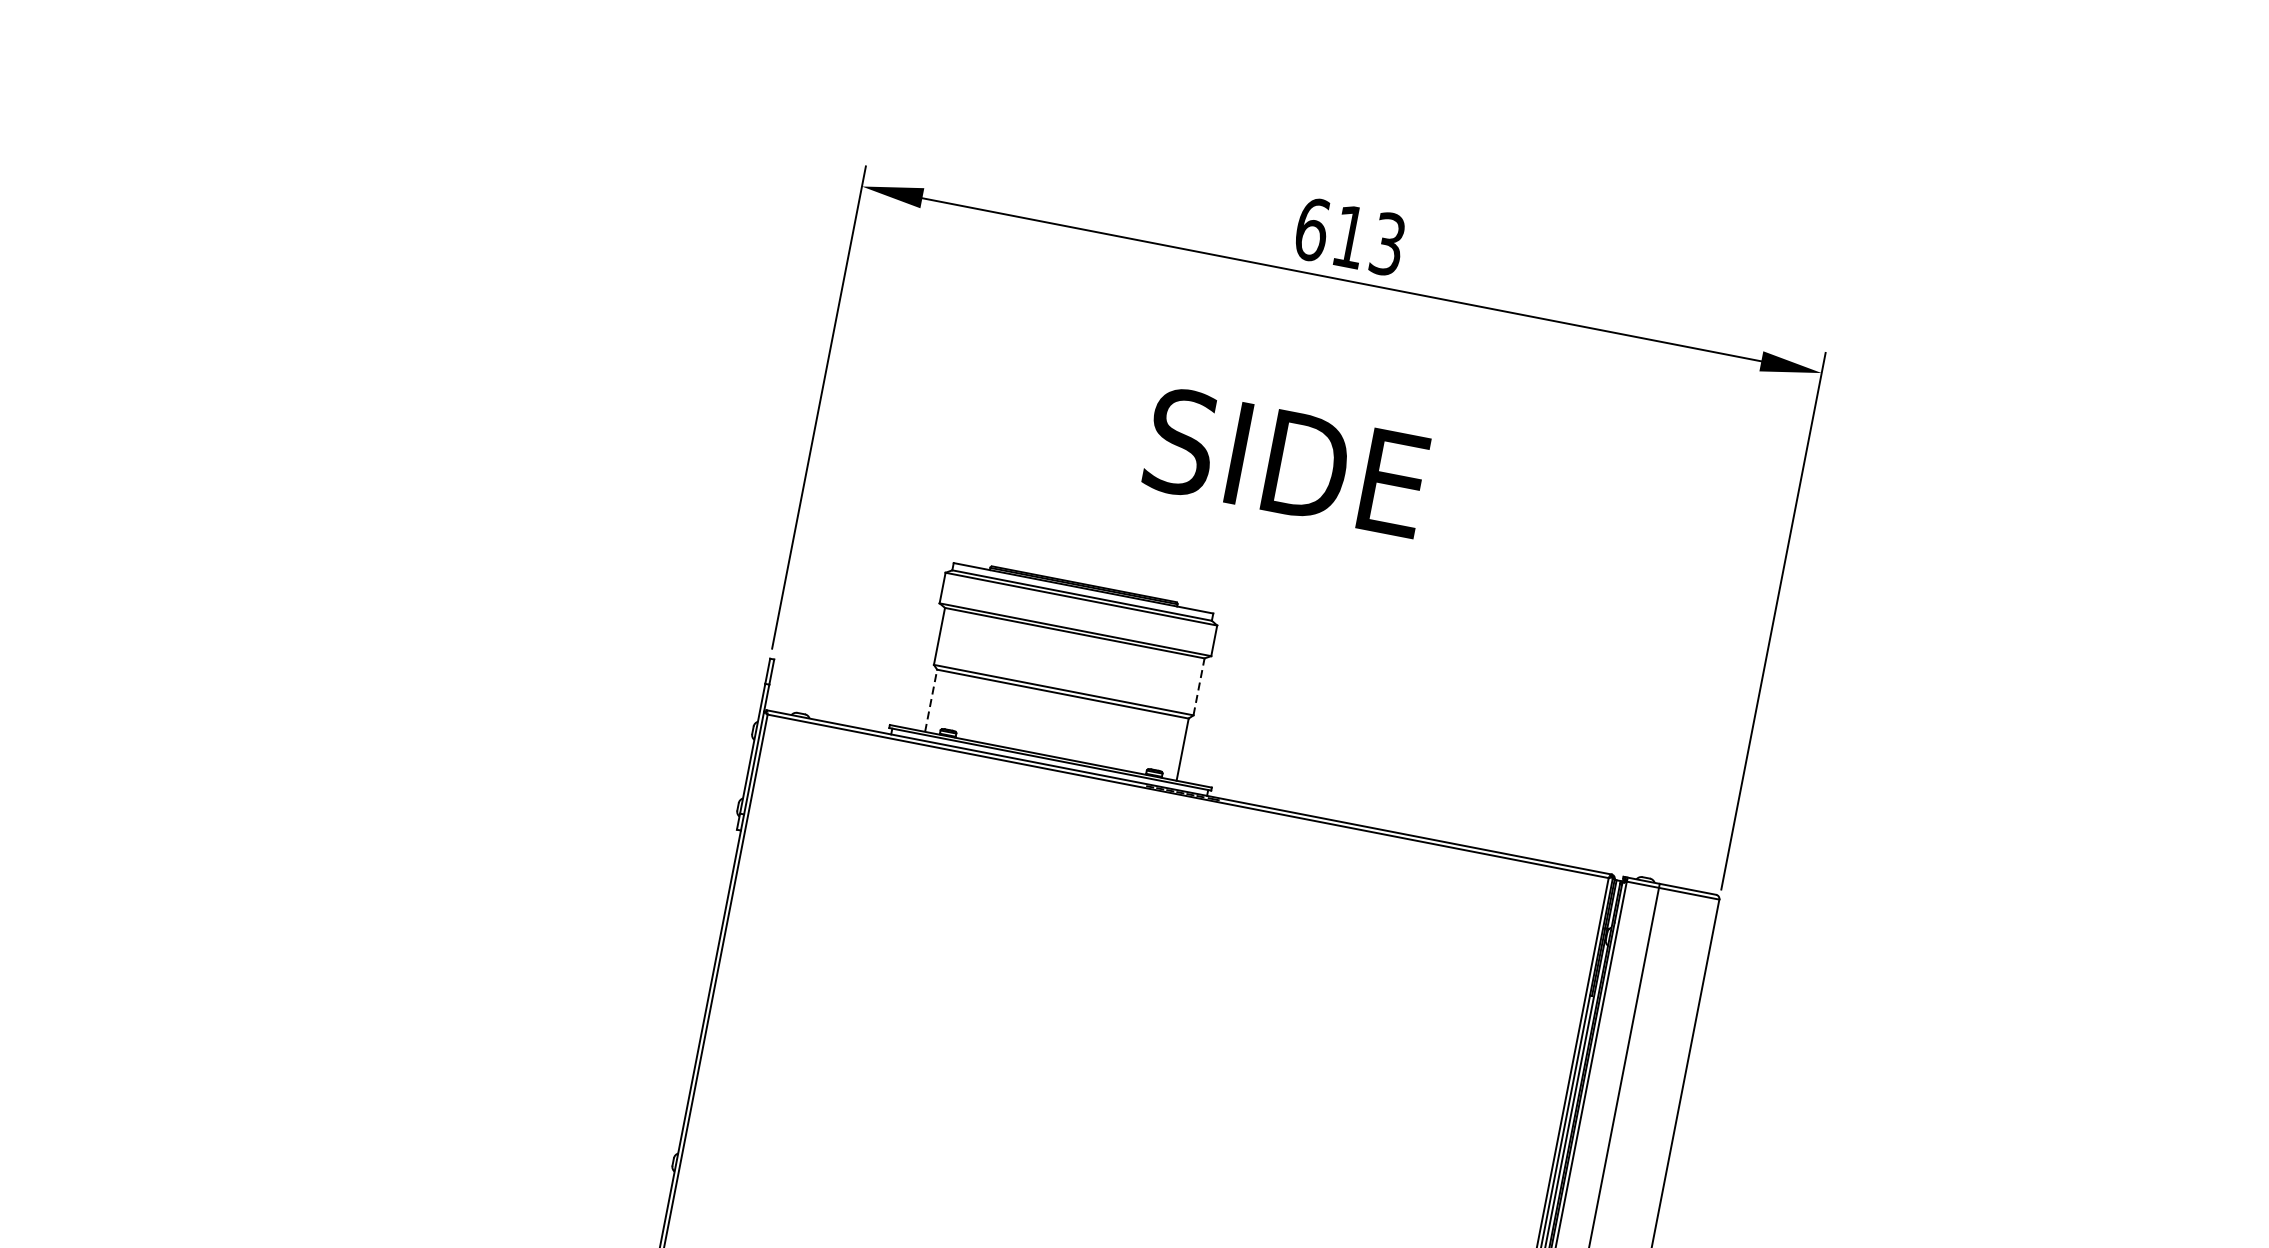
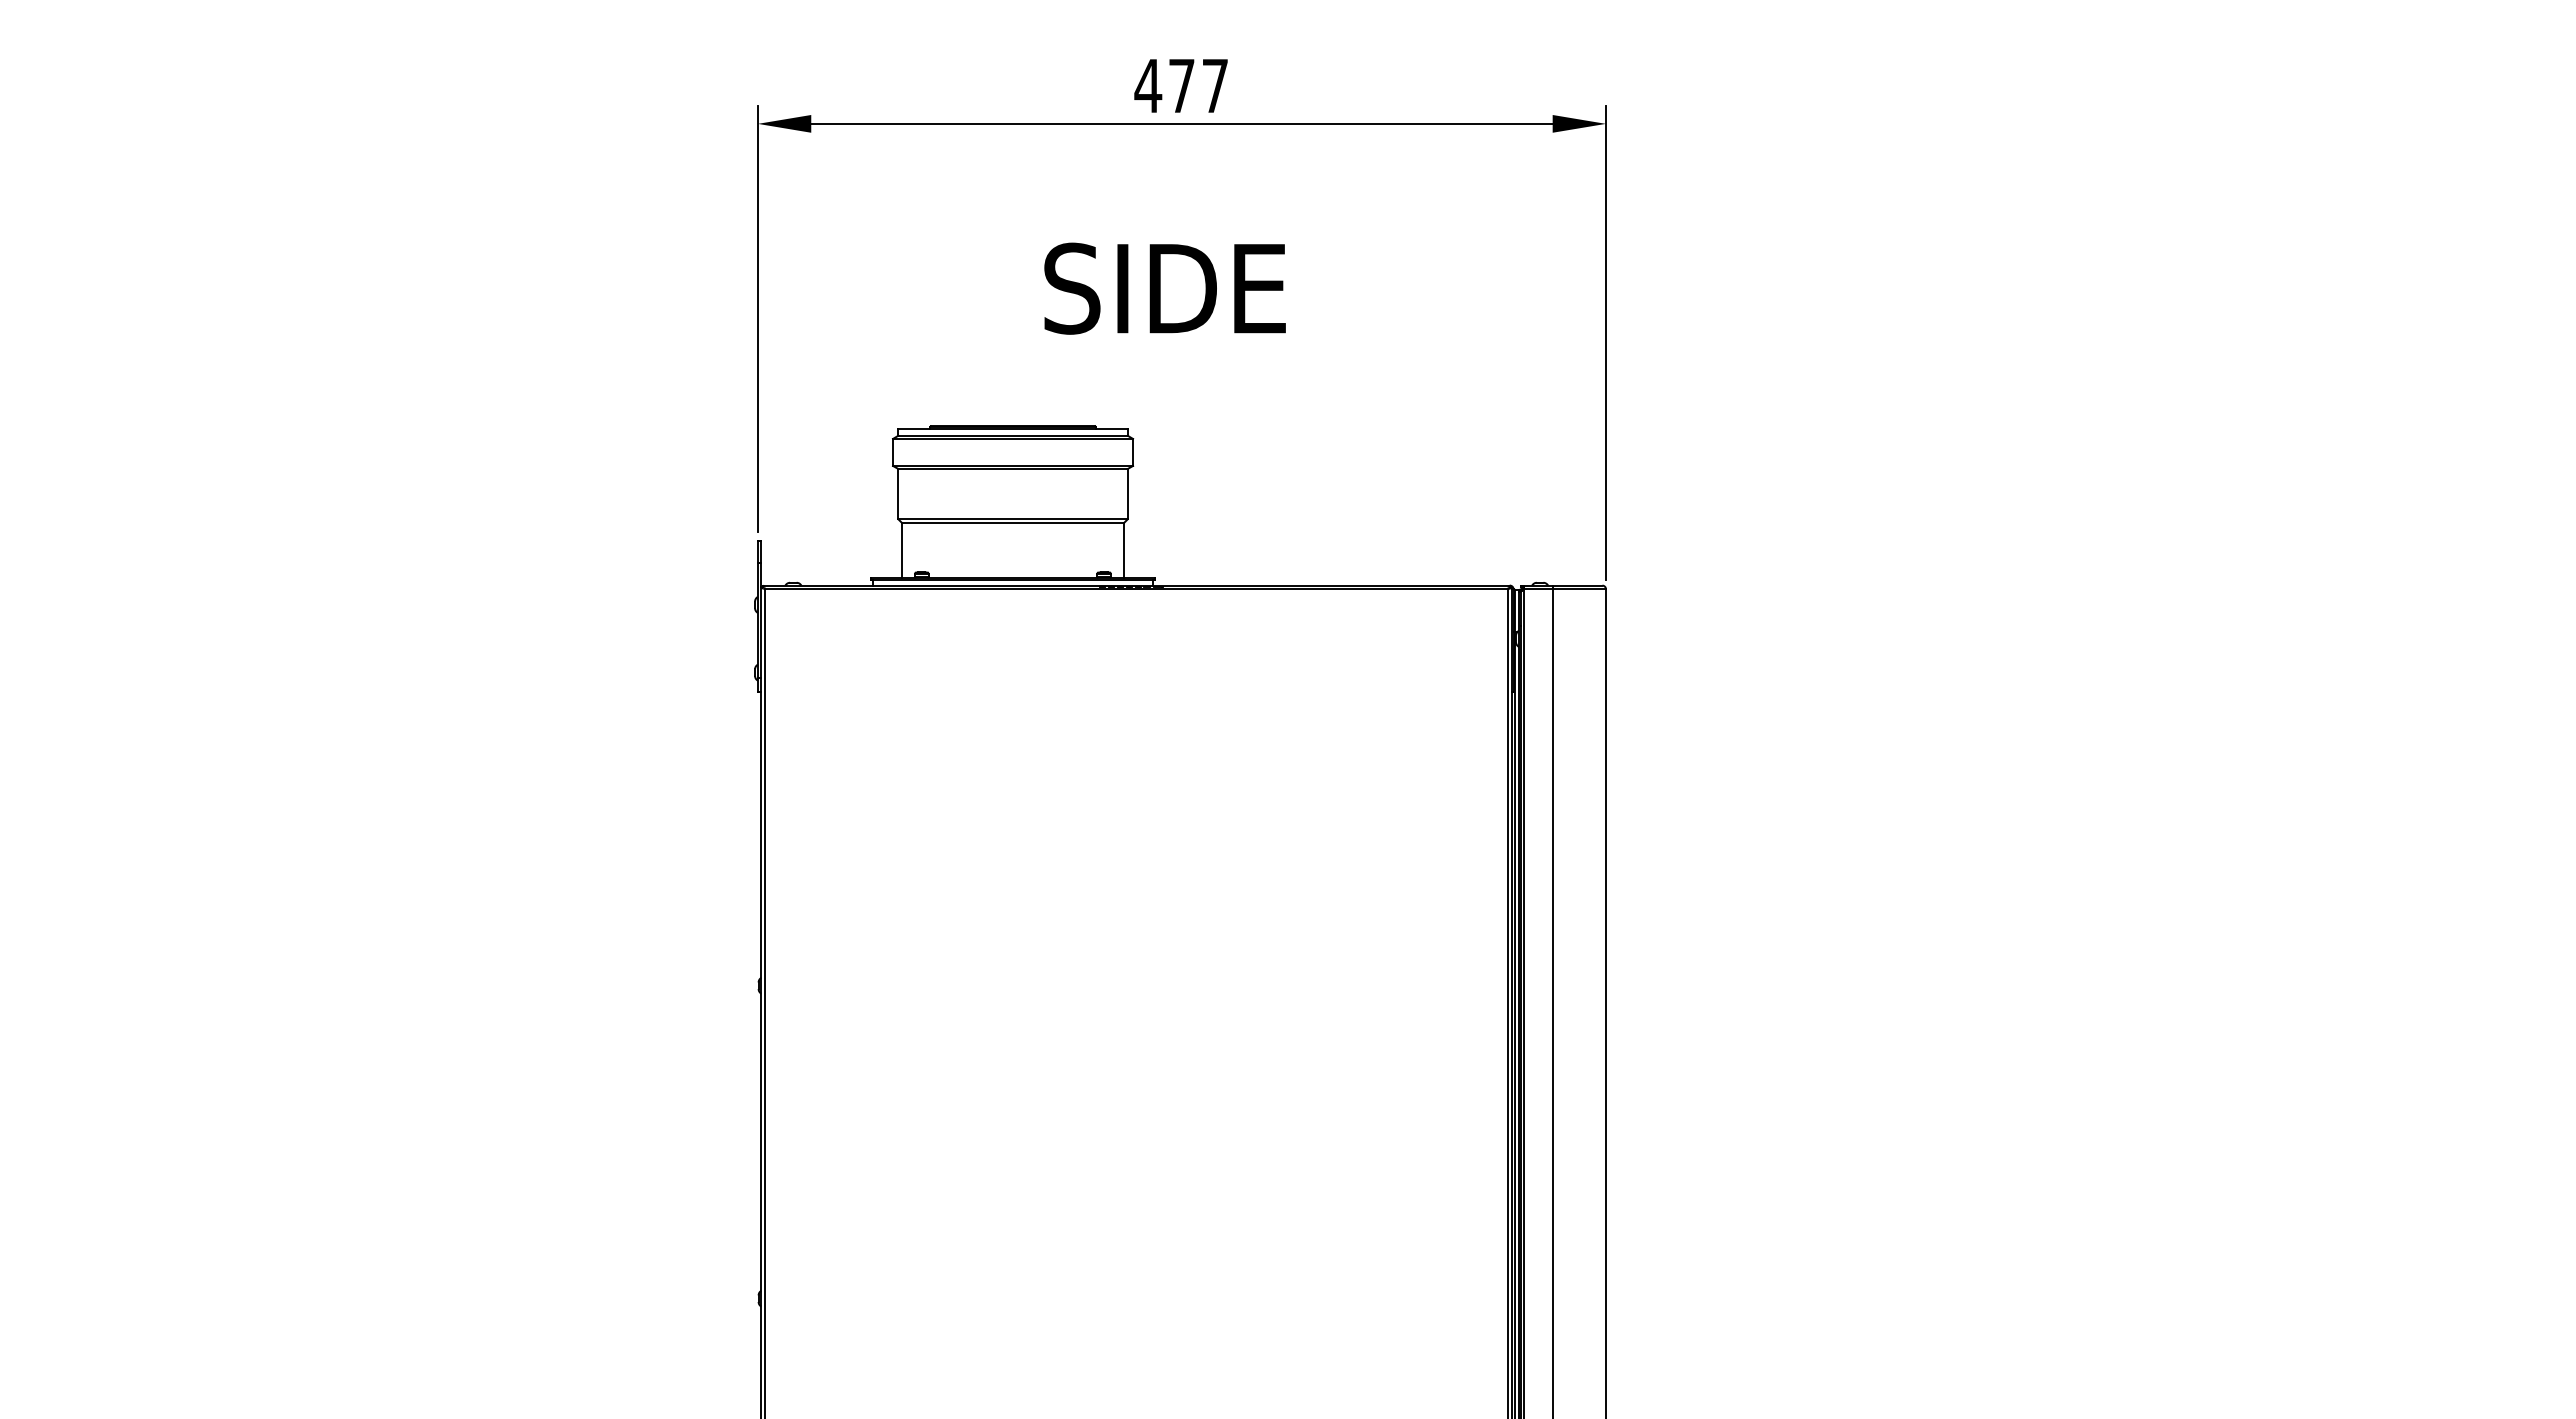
text: (1348, 236) -> (1180, 85), 613 -> 477
line: (1198, 686) -> (1127, 493), dashed -> solid
line: (930, 699) -> (901, 549), dashed -> solid

